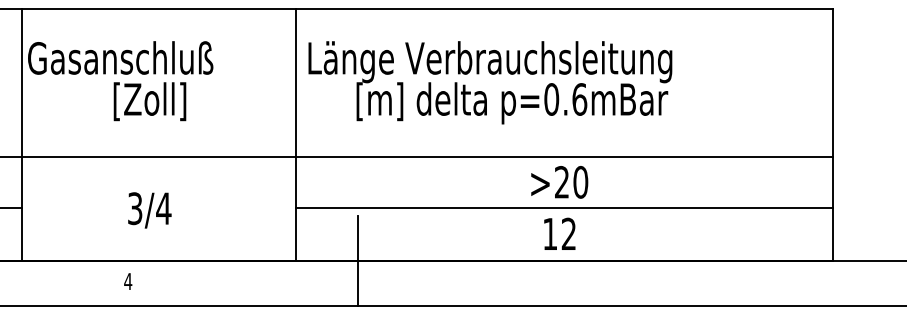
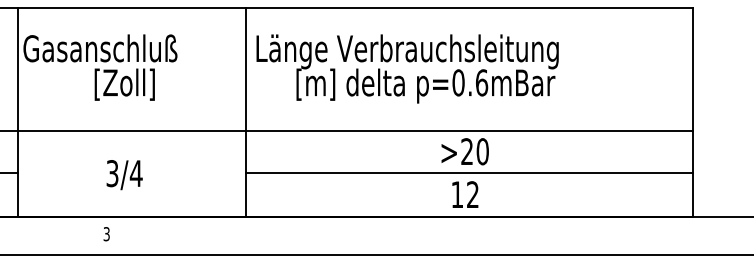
line: (358, 260) -> (298, 216), removed
text: (128, 281) -> (106, 234), 4 -> 3

